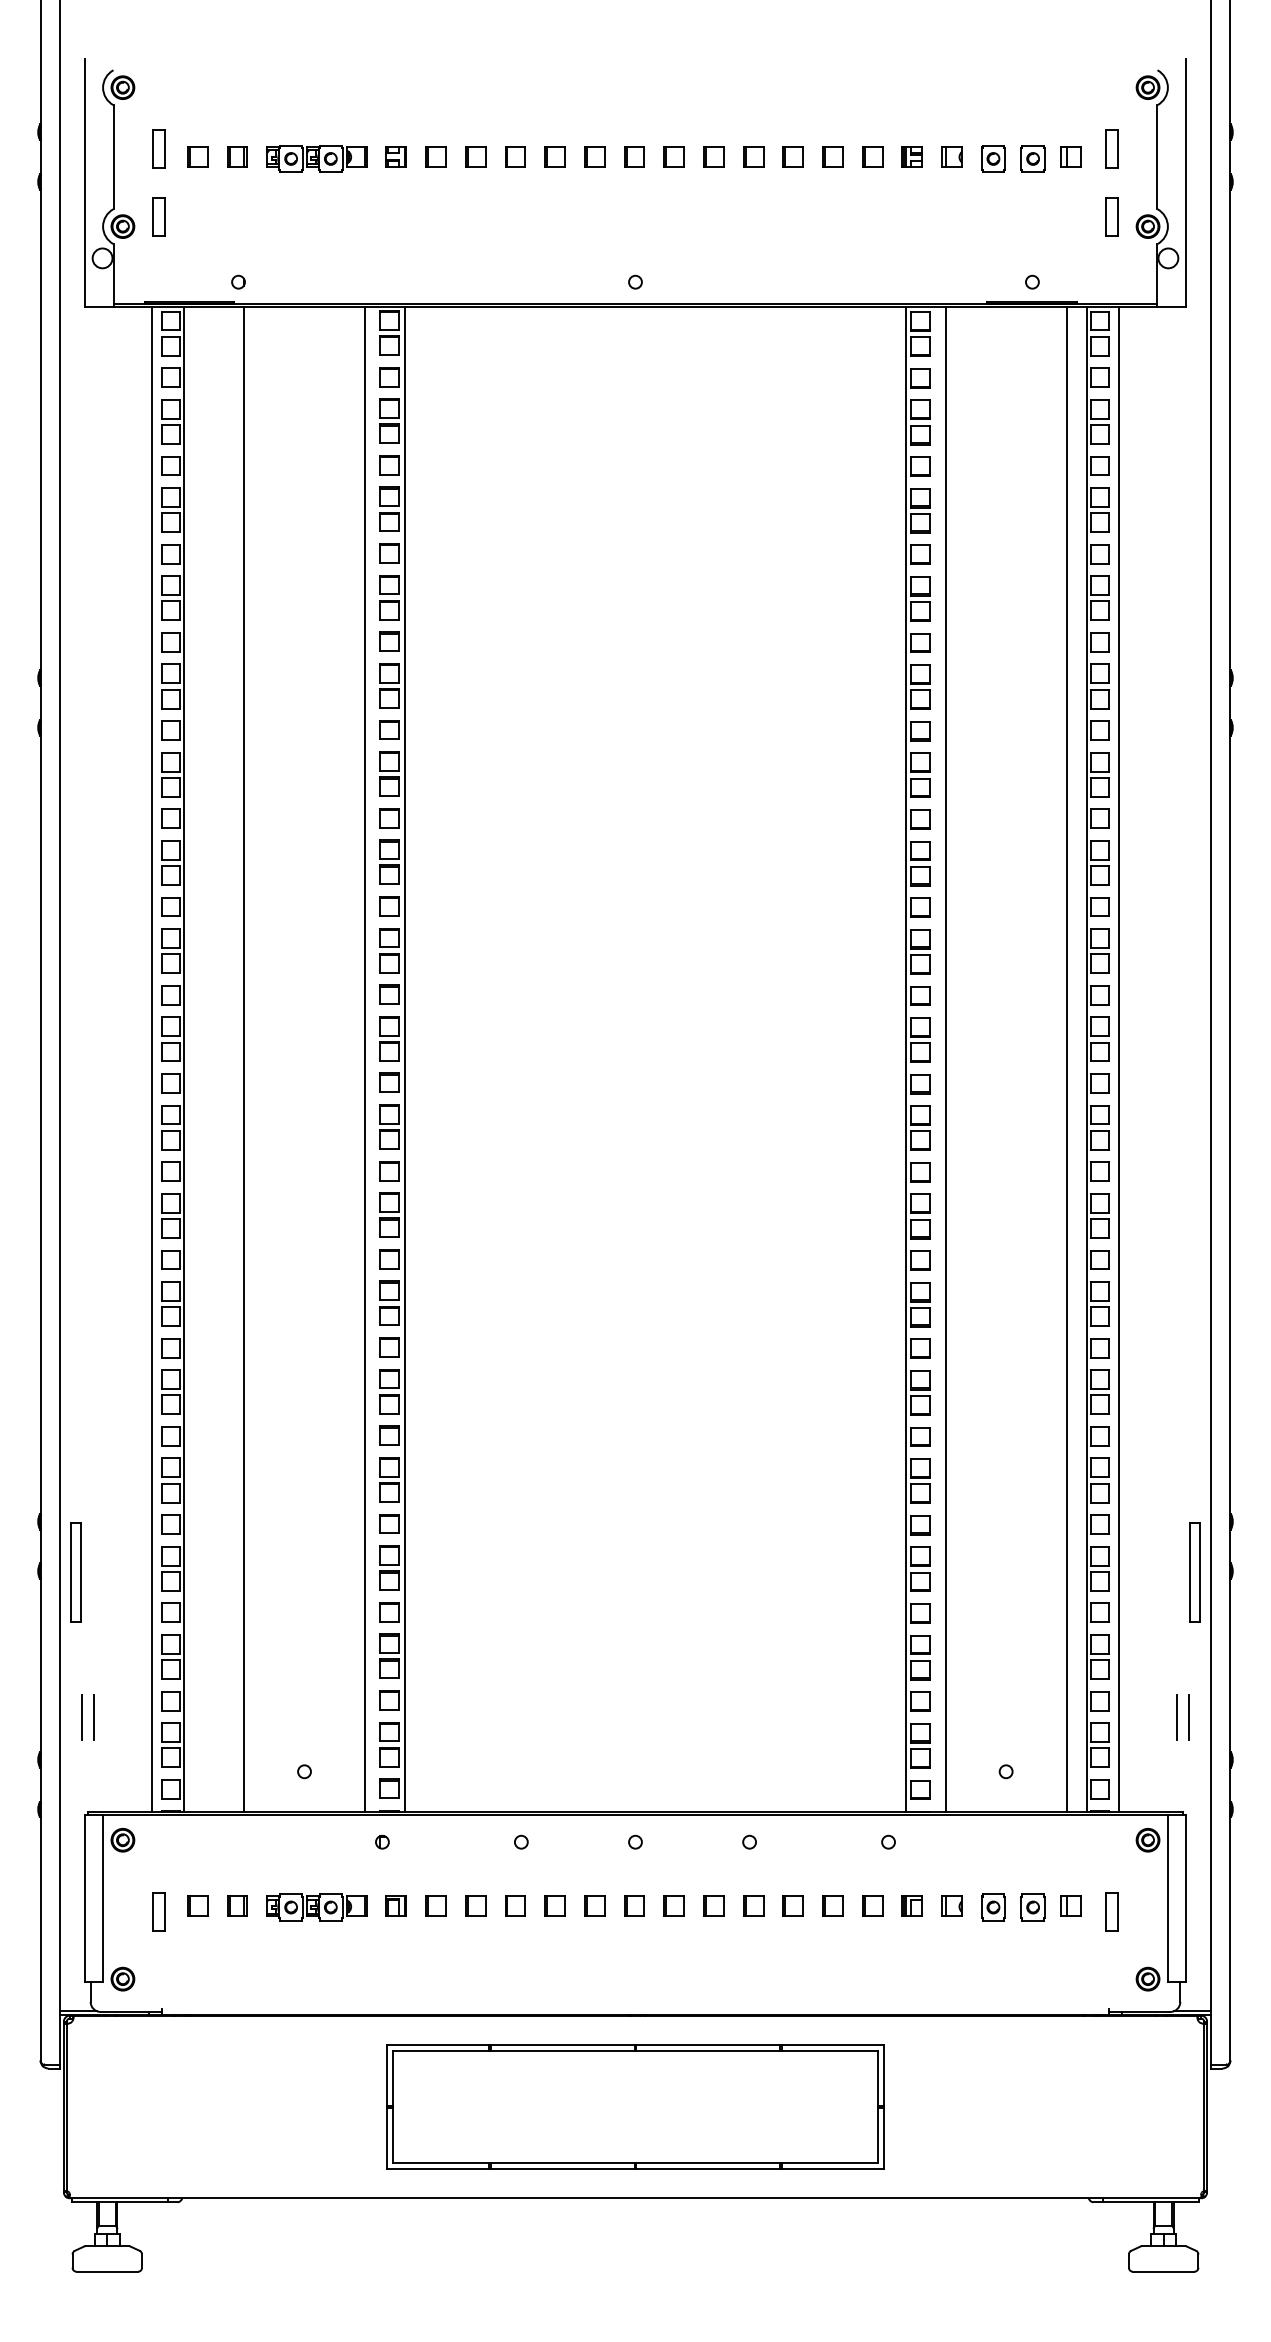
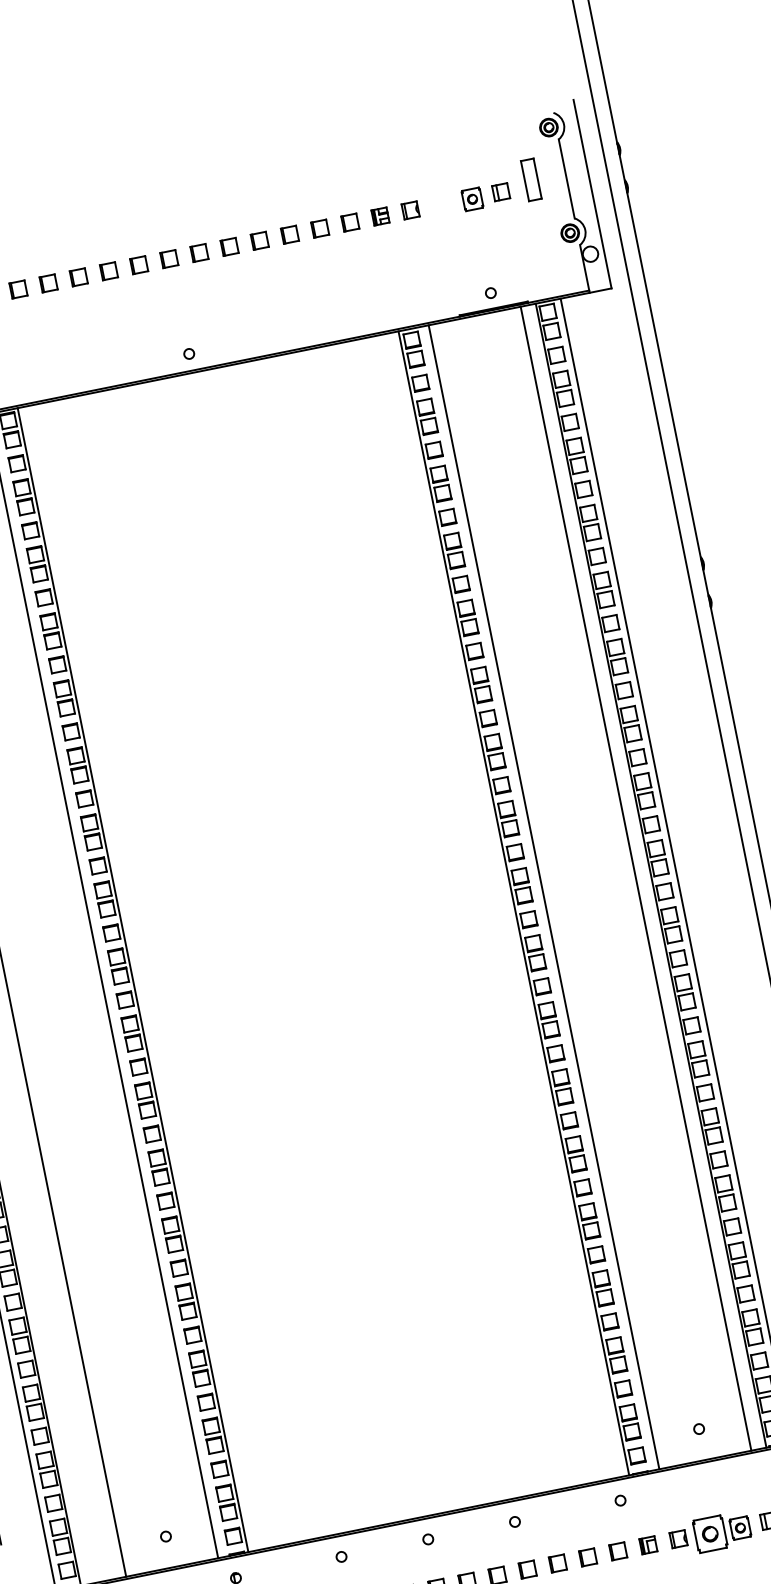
part: (1111, 148) -> (530, 179), size x1.4
part: (993, 158) -> (442, 205), removed
part: (1111, 216) -> (540, 231), removed
part: (993, 1907) -> (710, 1534), size x1.6

